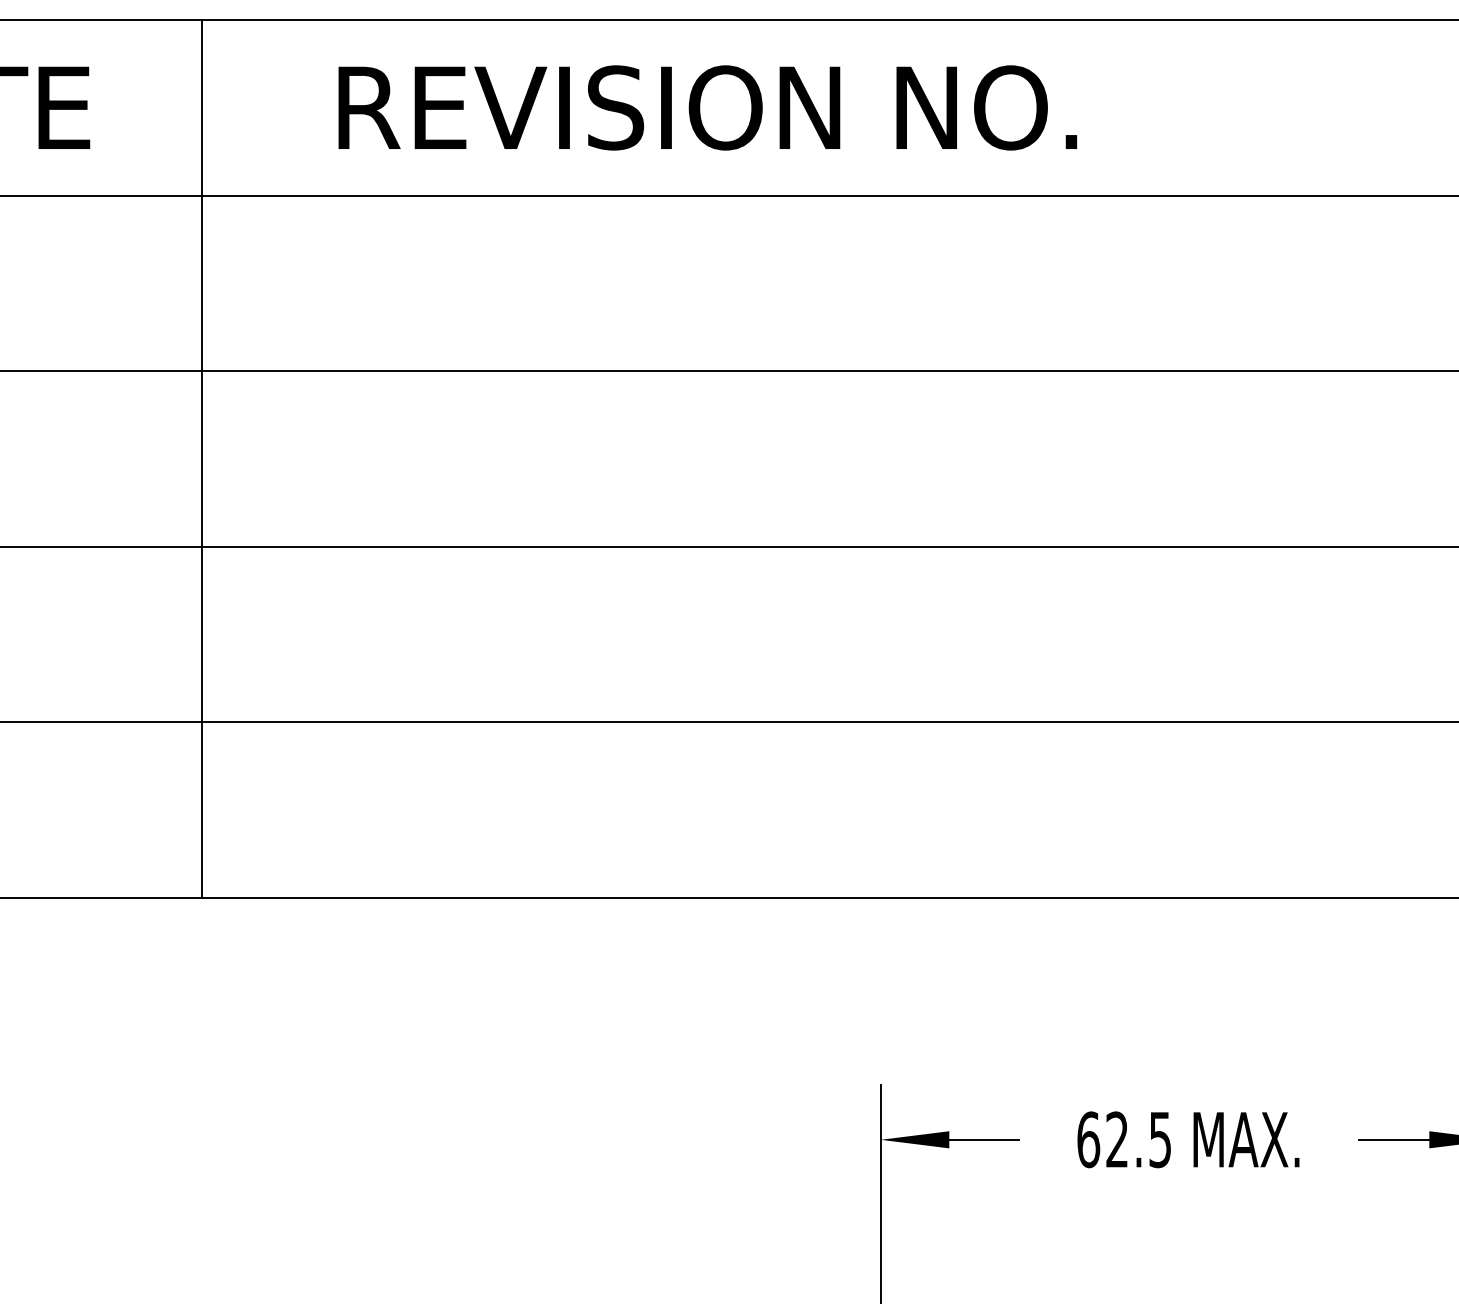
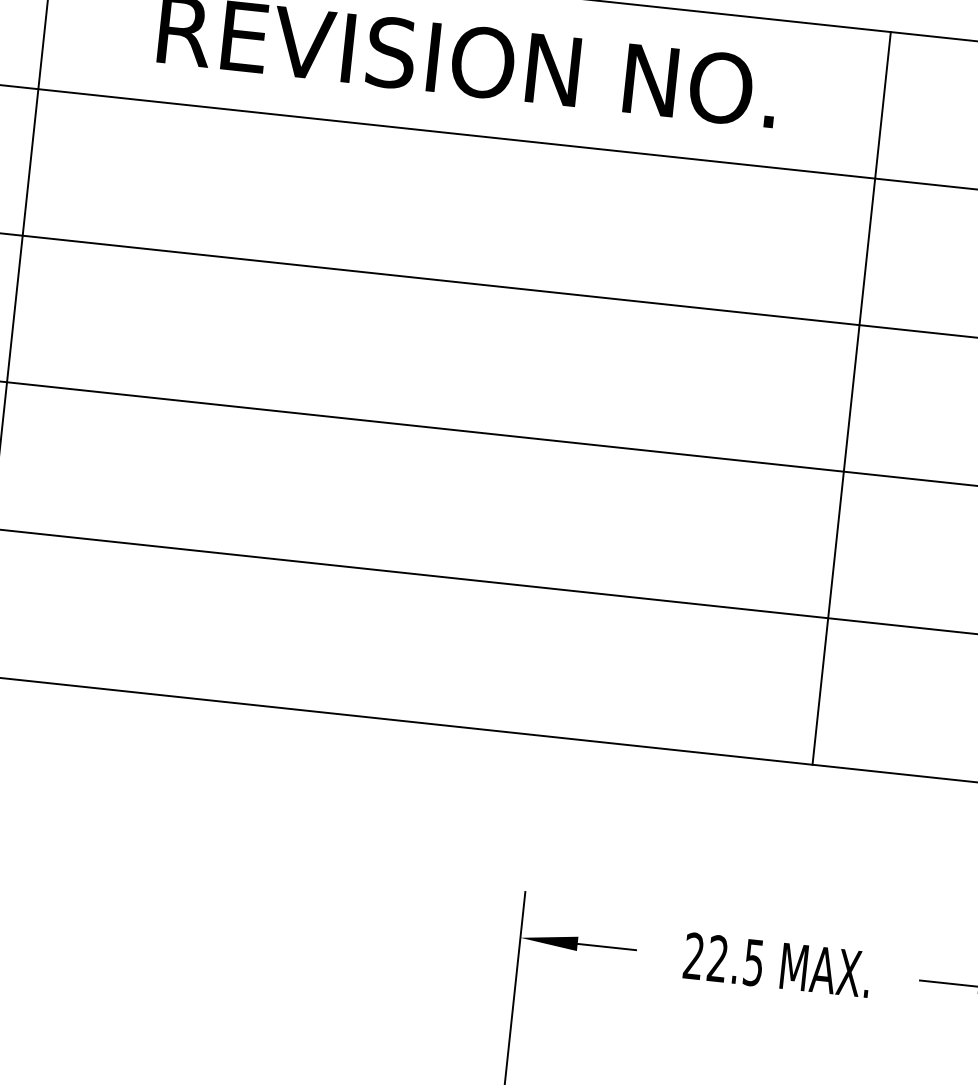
line: (1204, 458) -> (851, 397), added
text: (1088, 1139) -> (693, 956), 62.5 -> 22.5

